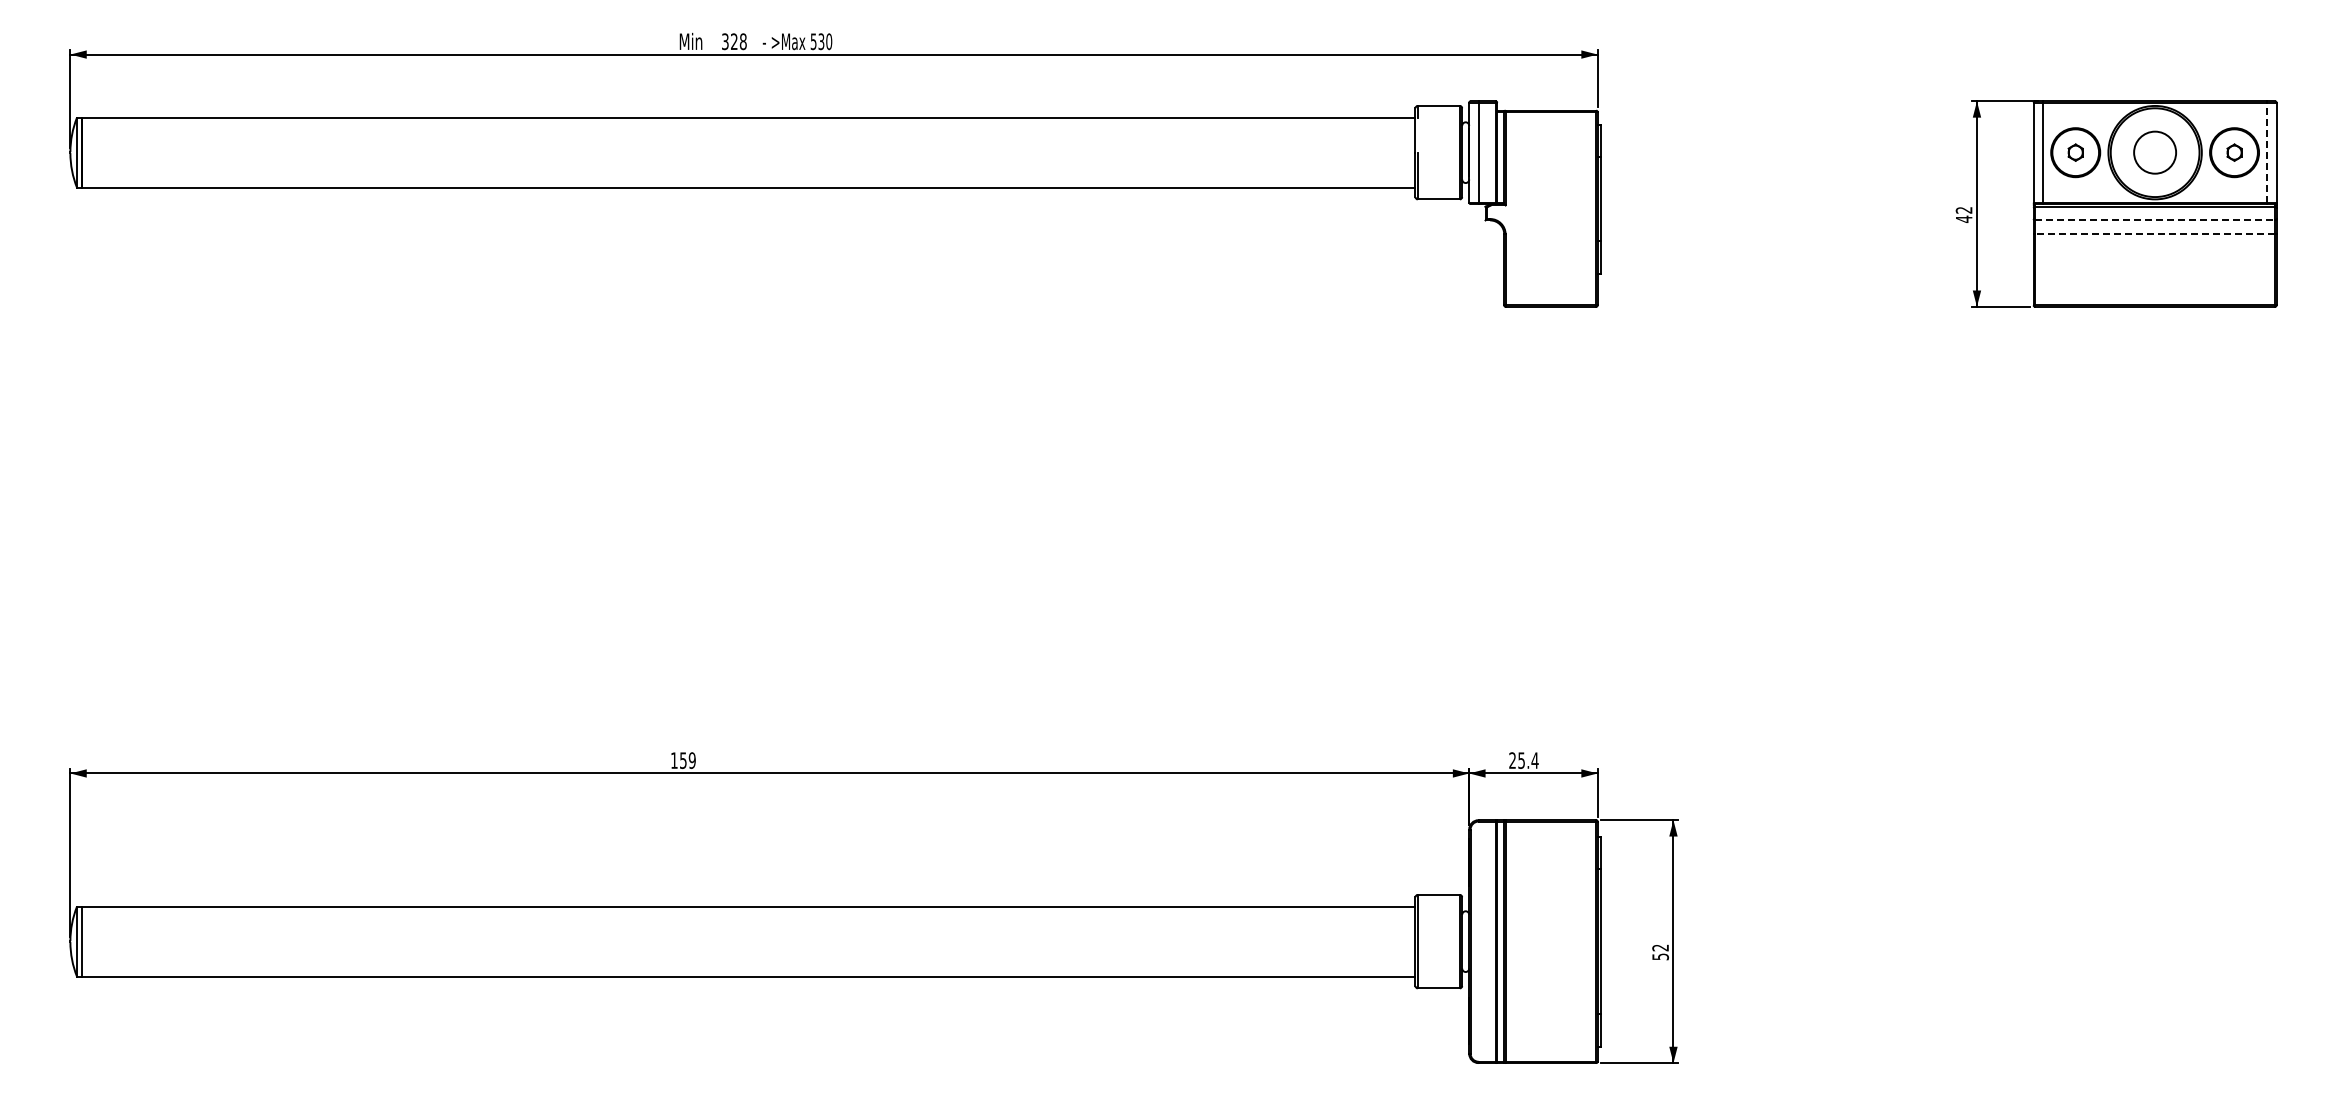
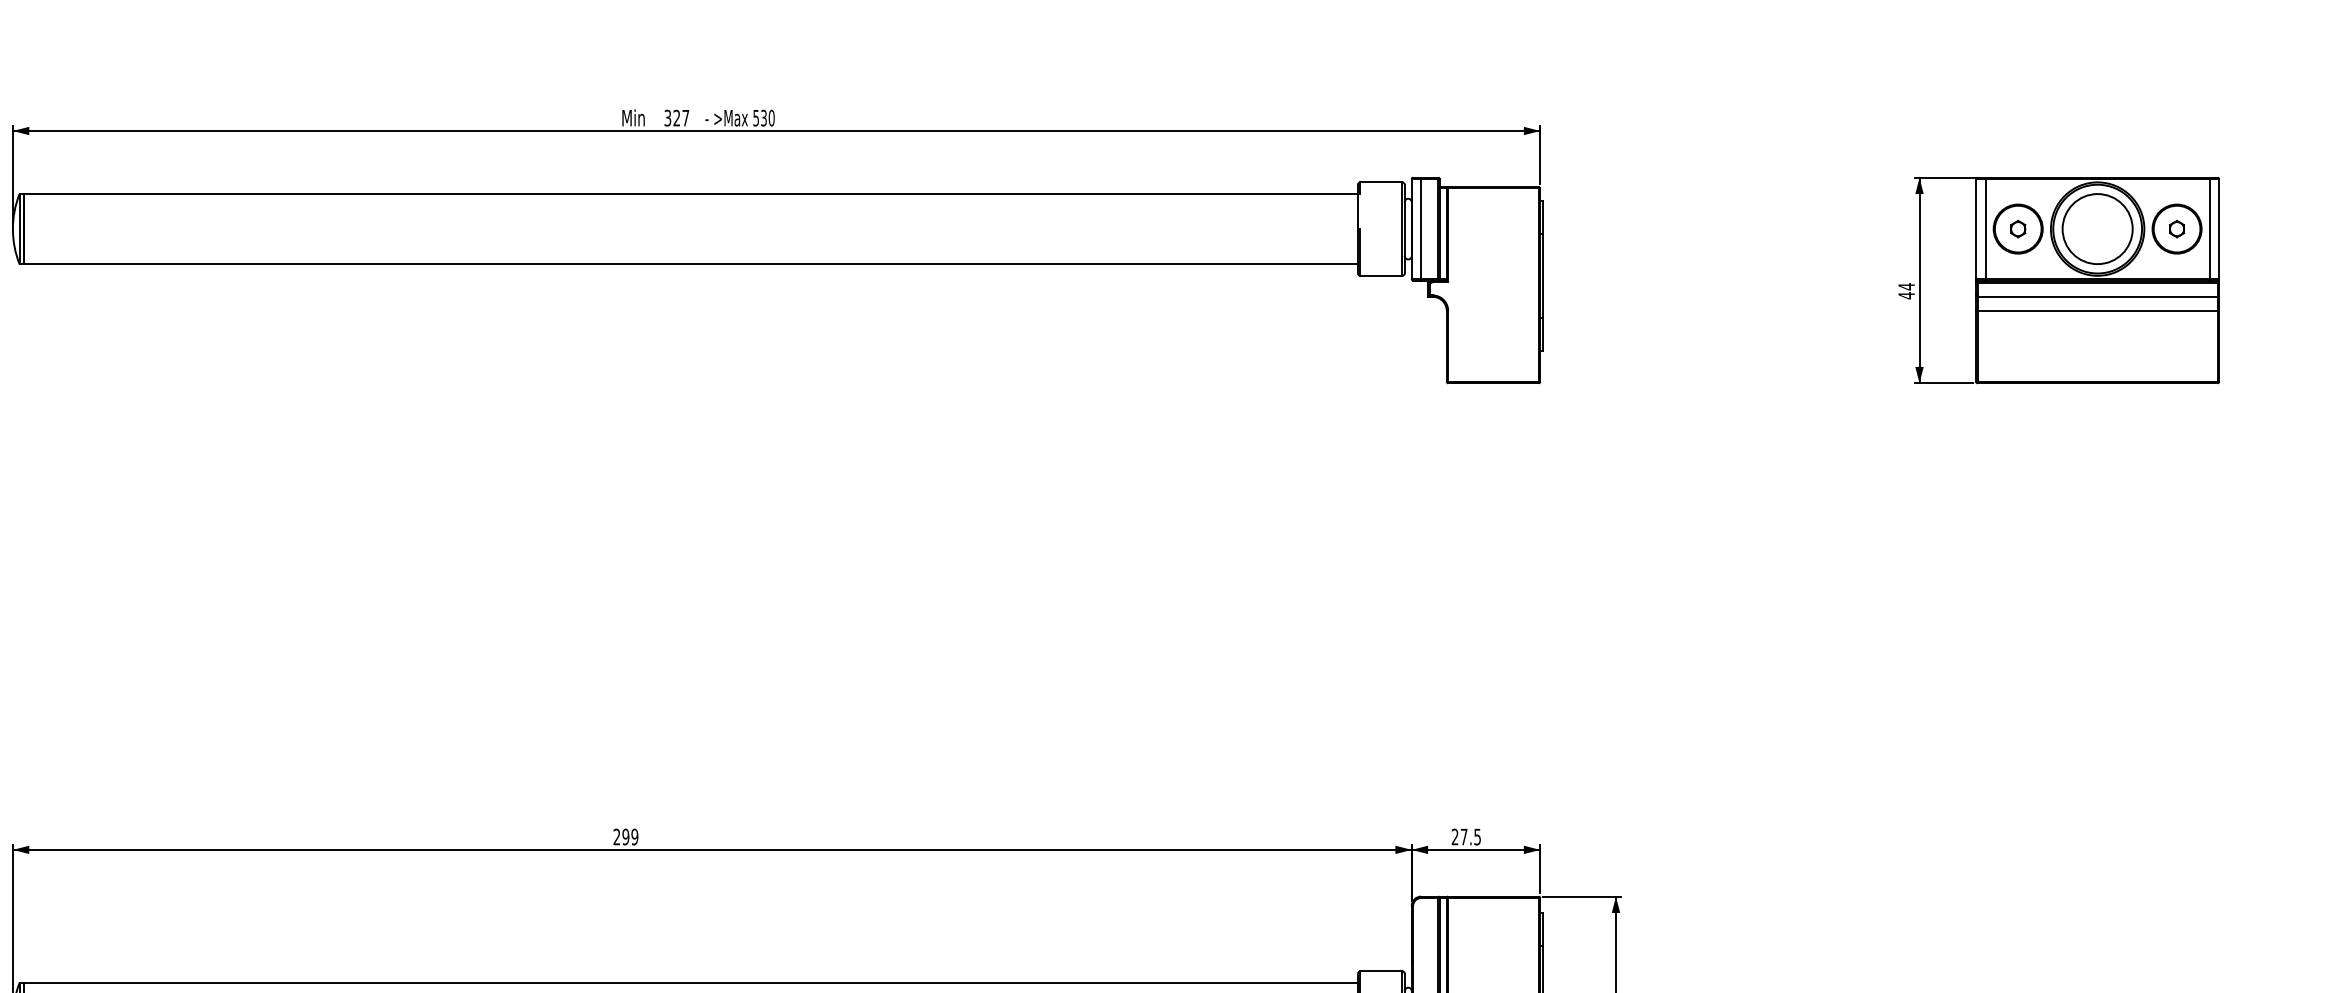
text: (742, 41) -> (685, 117), 328 -> 327
circle: (2155, 152) -> (2098, 228), size x1.67
line: (2267, 152) -> (2210, 228), dashed -> solid
text: (1963, 210) -> (1906, 286), 42 -> 44
line: (2155, 220) -> (2098, 296), dashed -> solid
line: (2154, 234) -> (2097, 310), dashed -> solid
text: (678, 760) -> (621, 836), 159 -> 299
text: (1528, 760) -> (1471, 836), 25.4 -> 27.5

